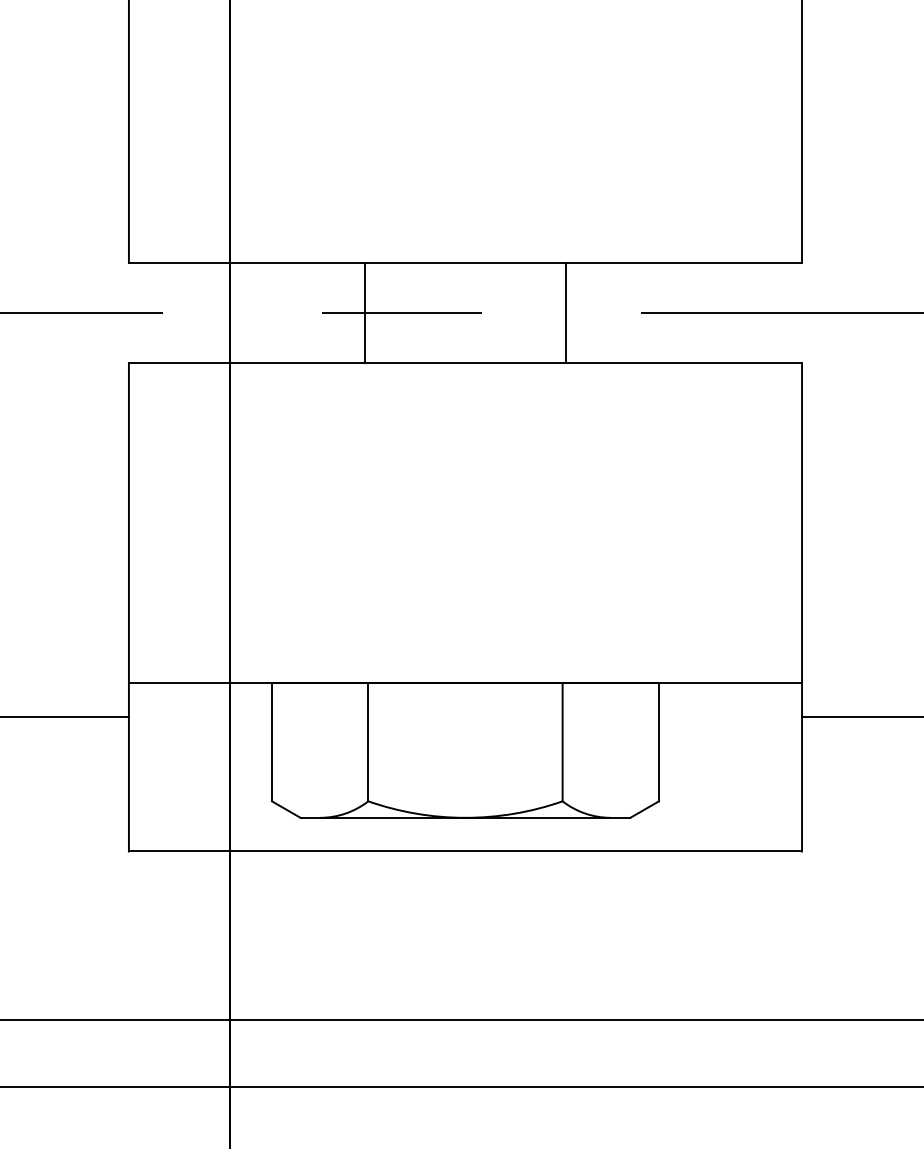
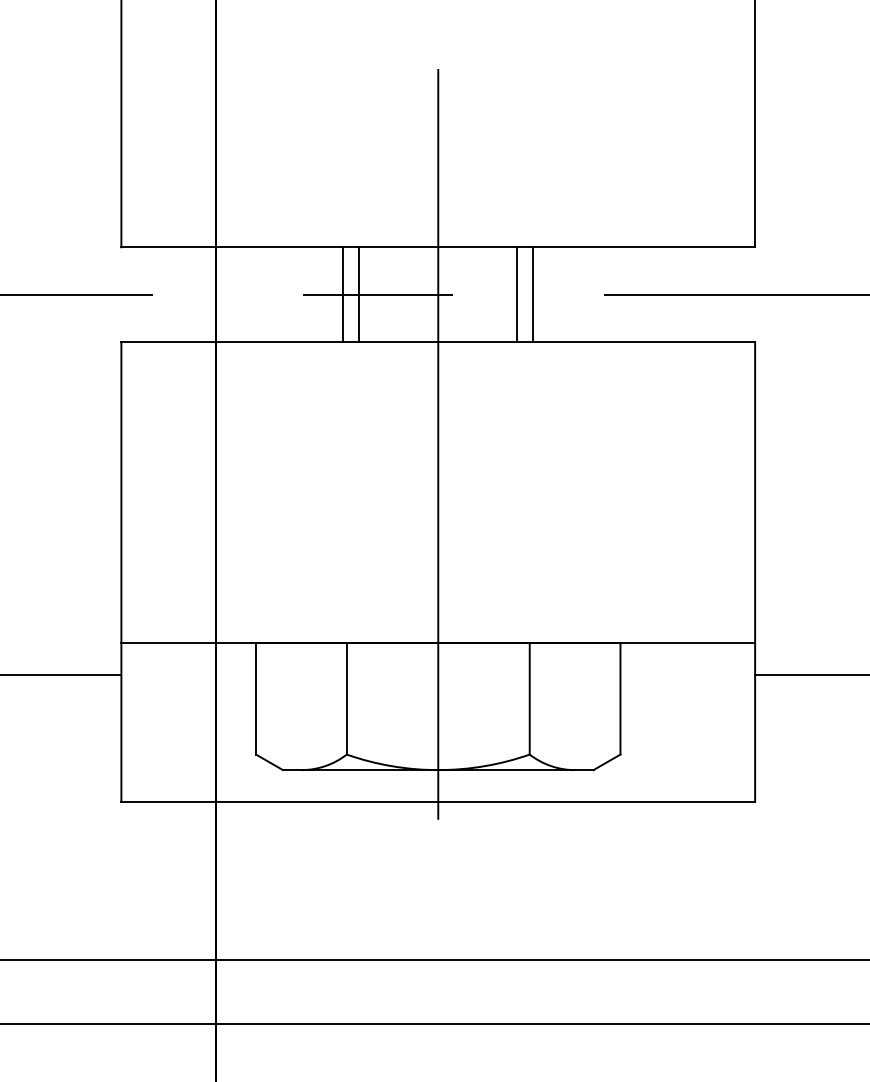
line: (381, 312) -> (359, 294), added
line: (549, 312) -> (517, 294), added
line: (465, 460) -> (438, 433), added

